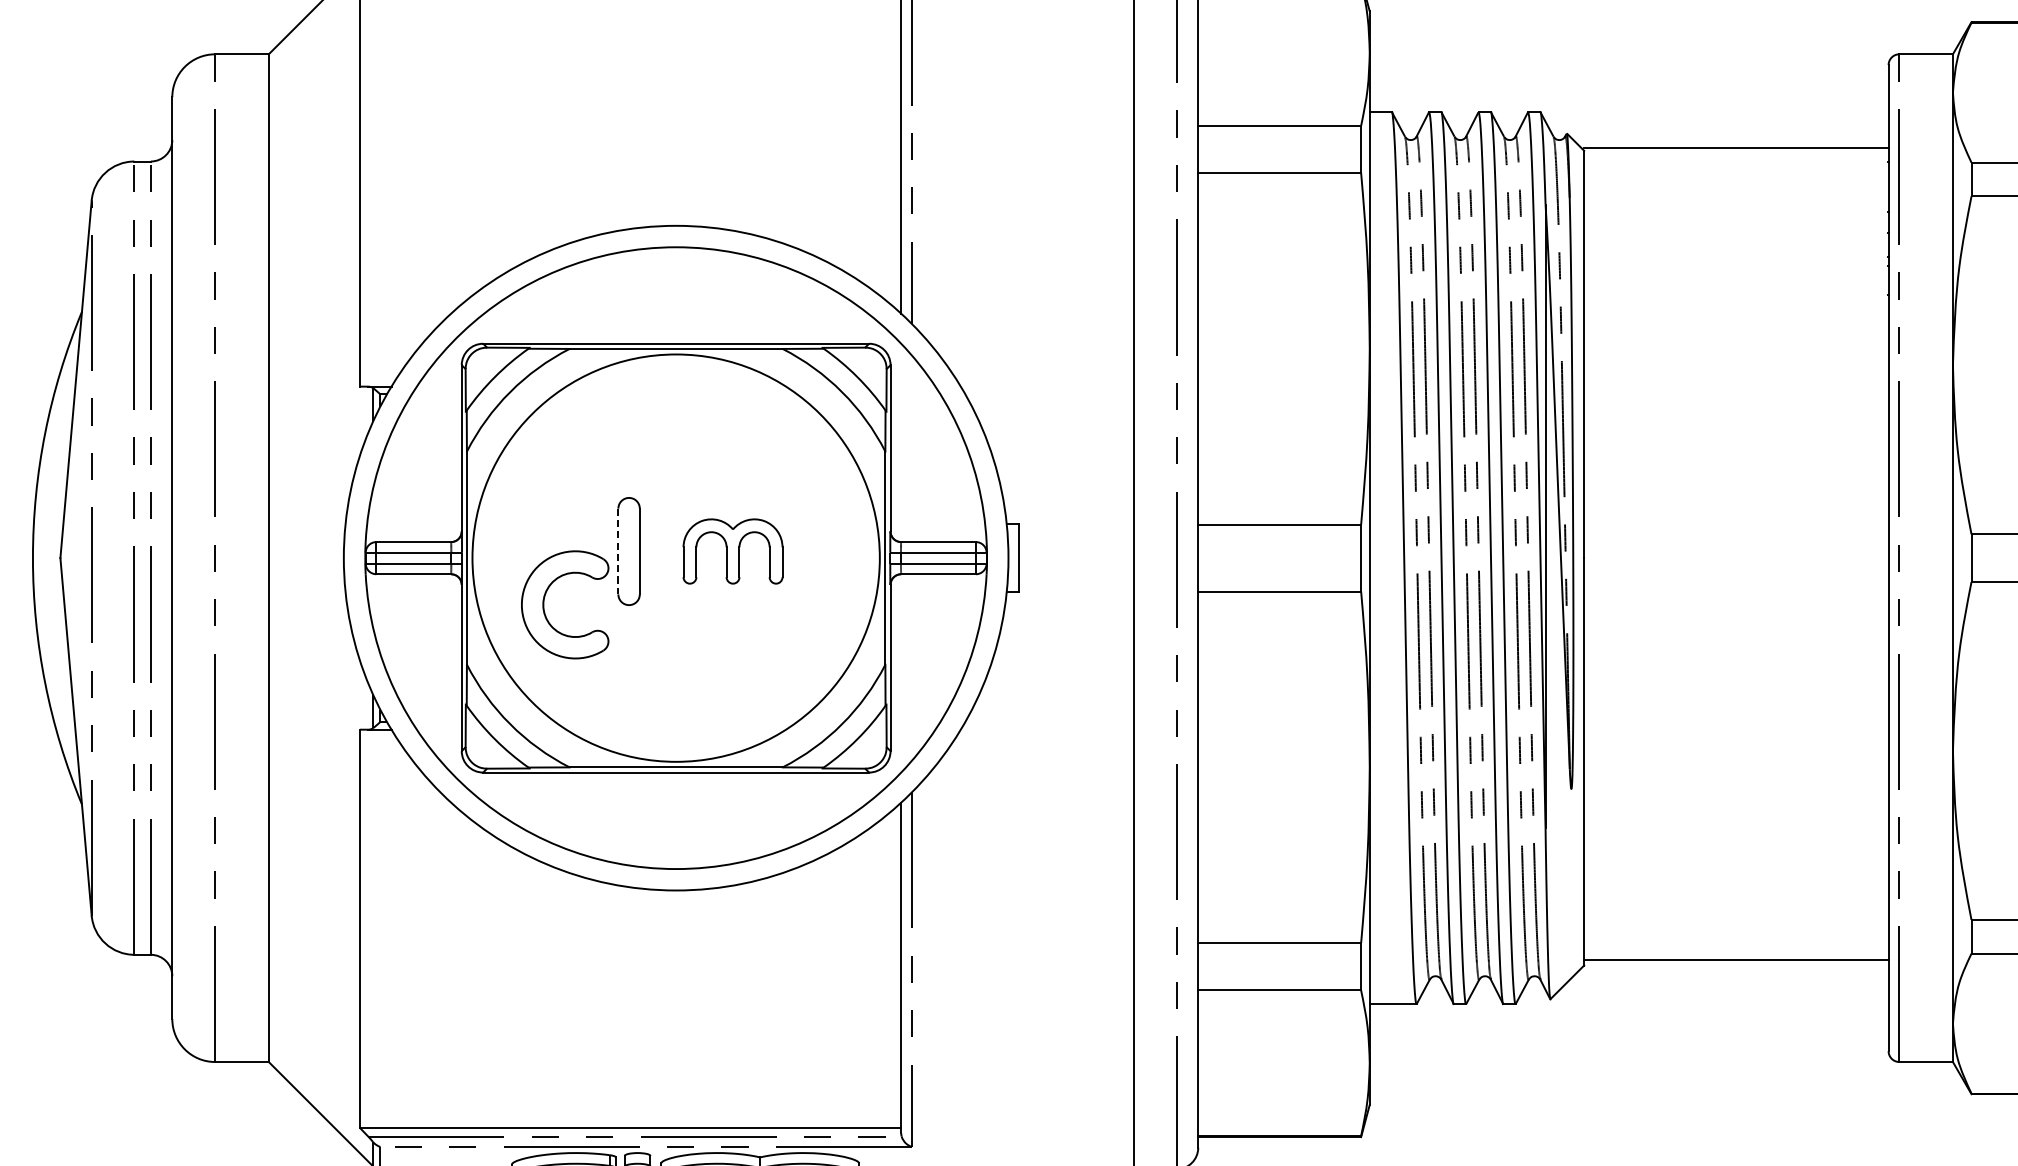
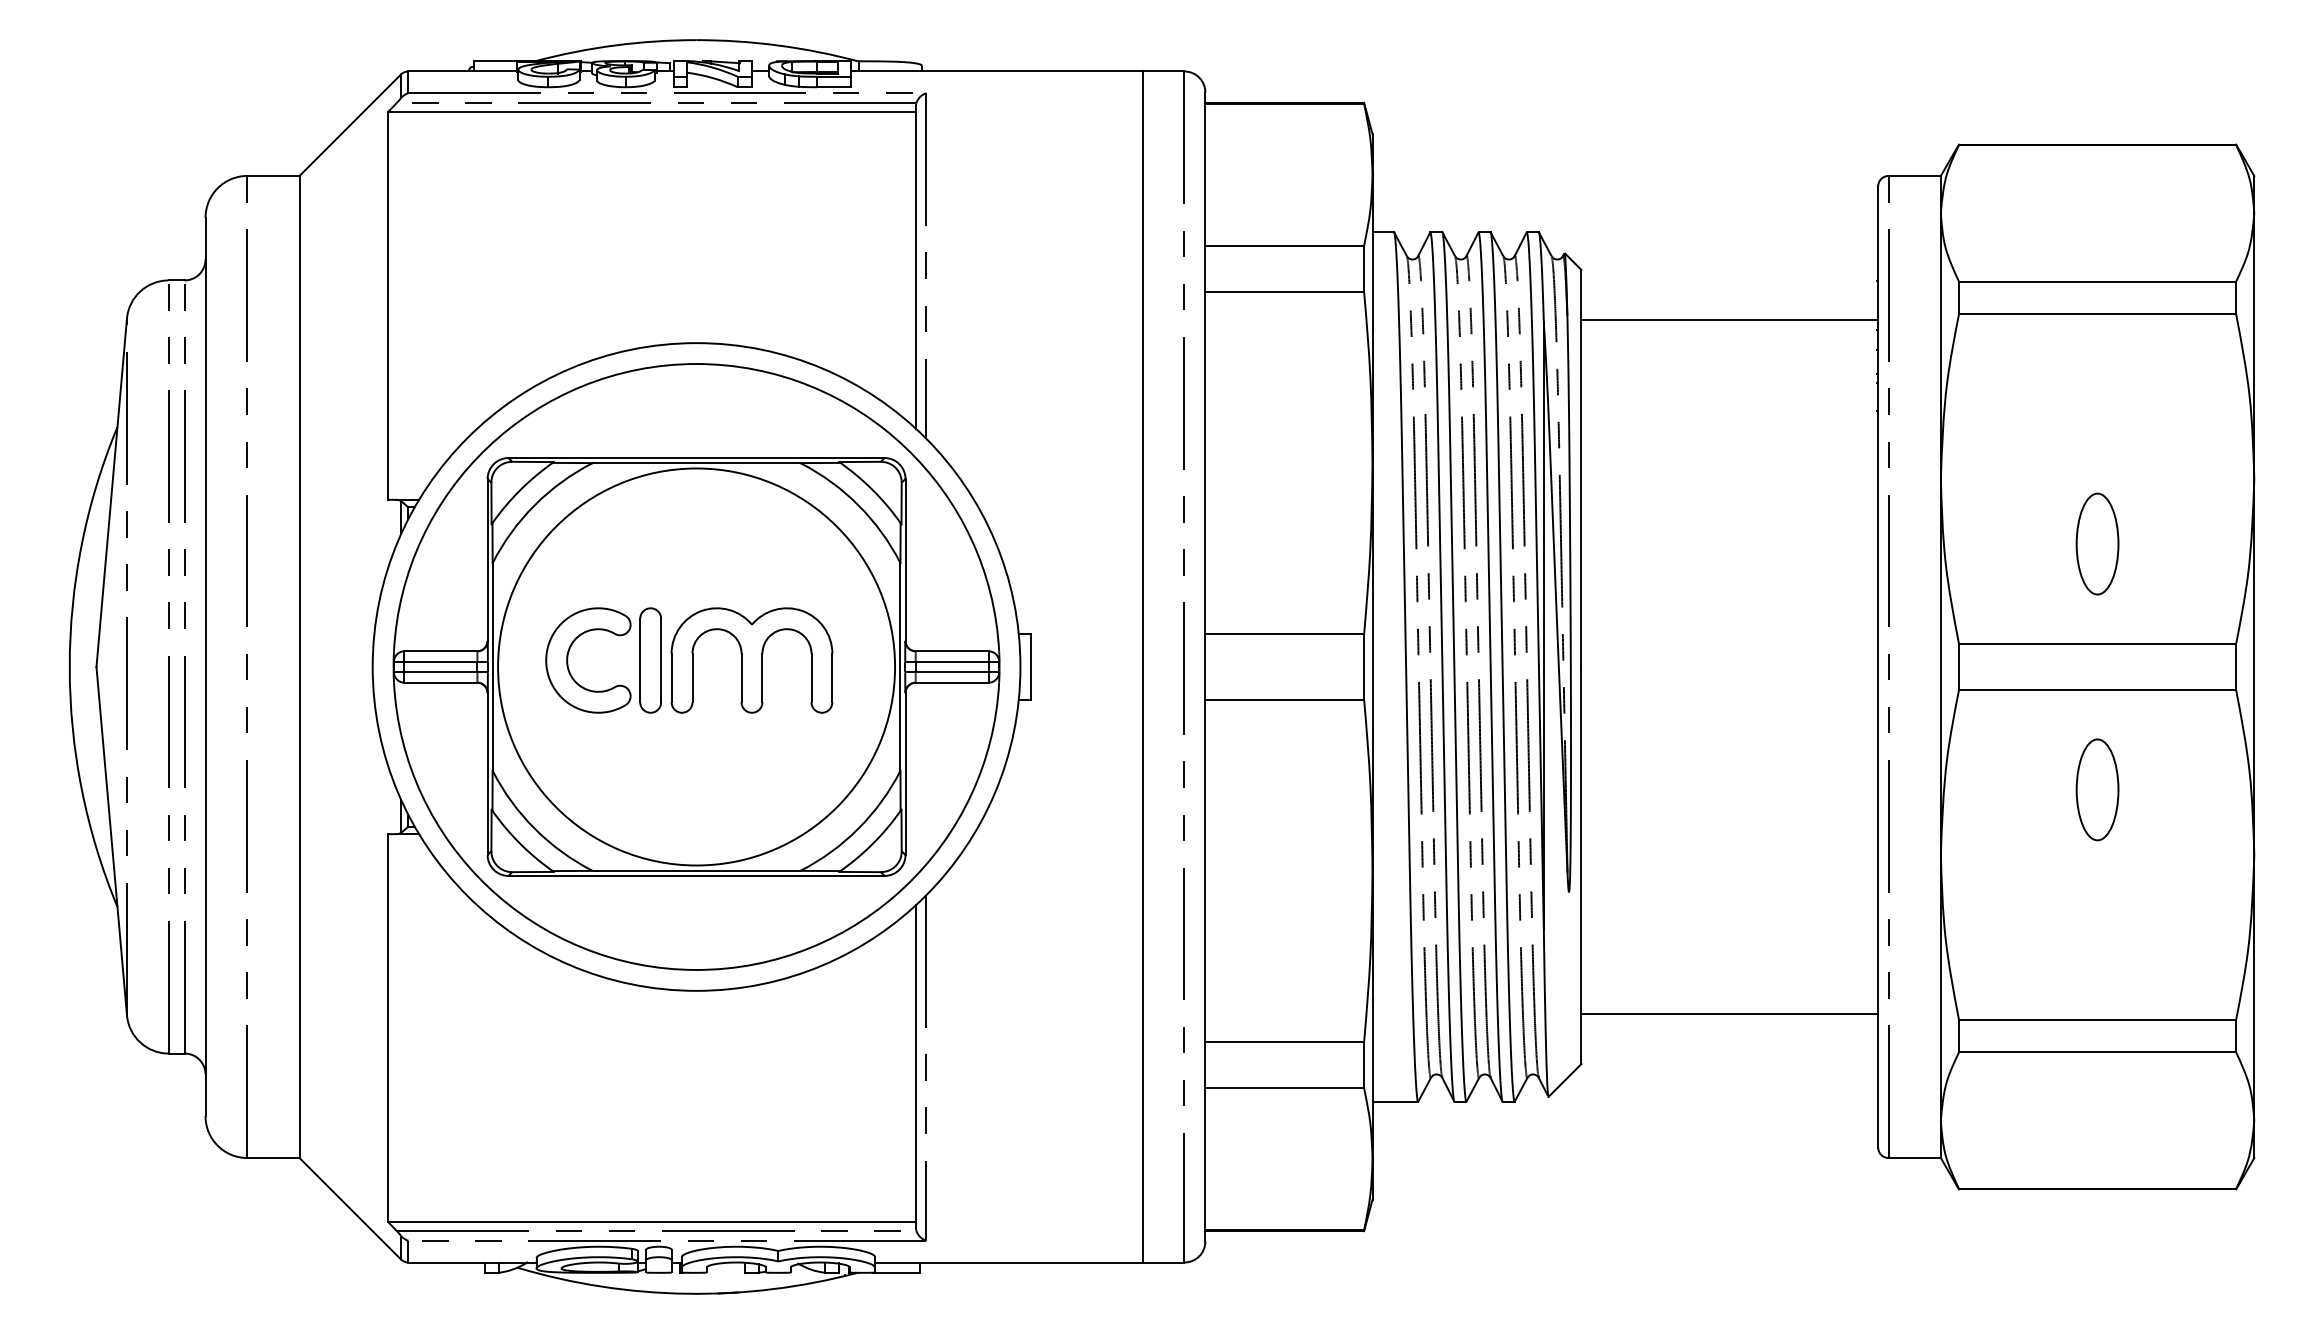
line: (1736, 148) -> (1729, 320), moved
line: (618, 551) -> (640, 660), dashed -> solid
part: (732, 551) -> (751, 660), size x1.67
part: (544, 604) -> (568, 660), moved
line: (1736, 959) -> (1729, 1013), moved

